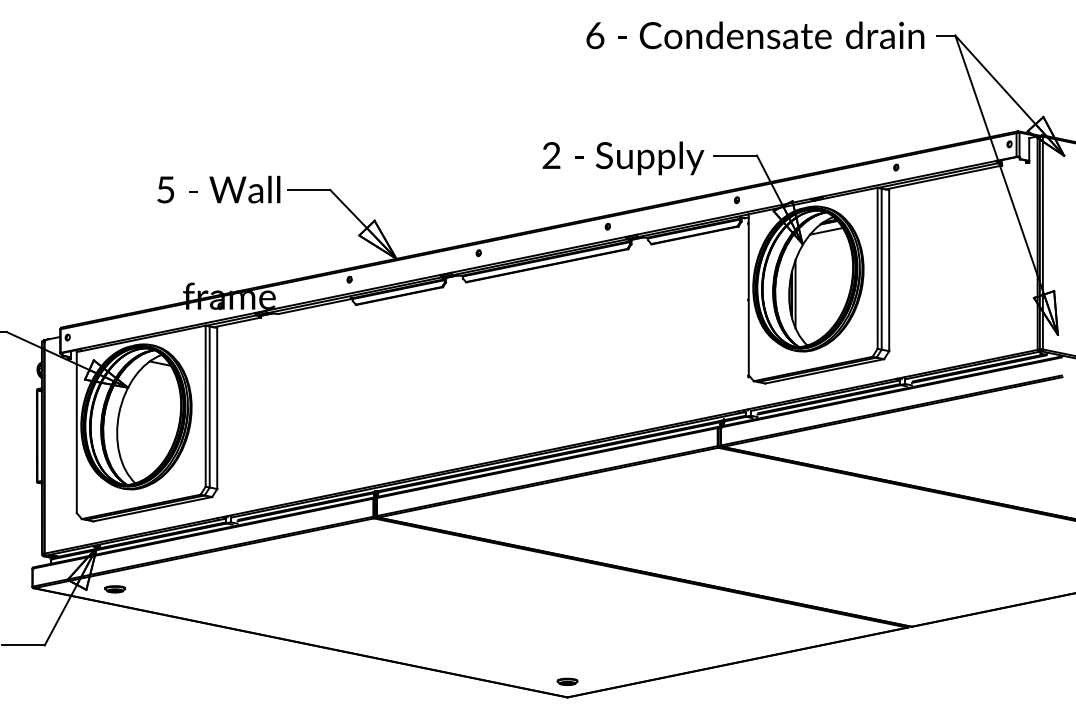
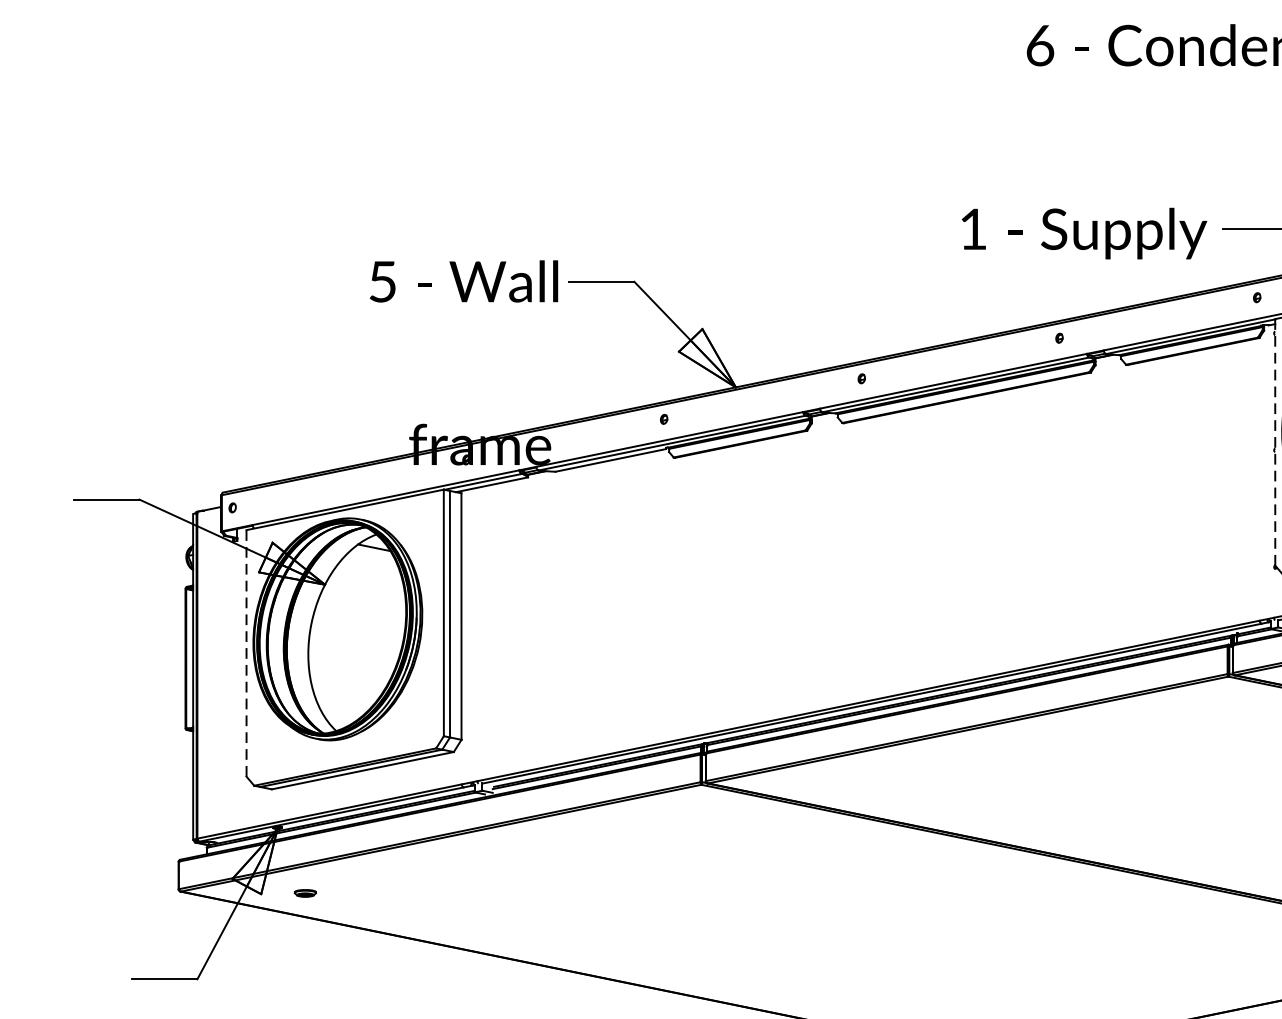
text: (551, 155) -> (973, 229), 2 -> 1
line: (748, 294) -> (1274, 441), solid -> dashed
line: (76, 432) -> (246, 653), solid -> dashed
part: (115, 589) -> (305, 893), size x0.7

